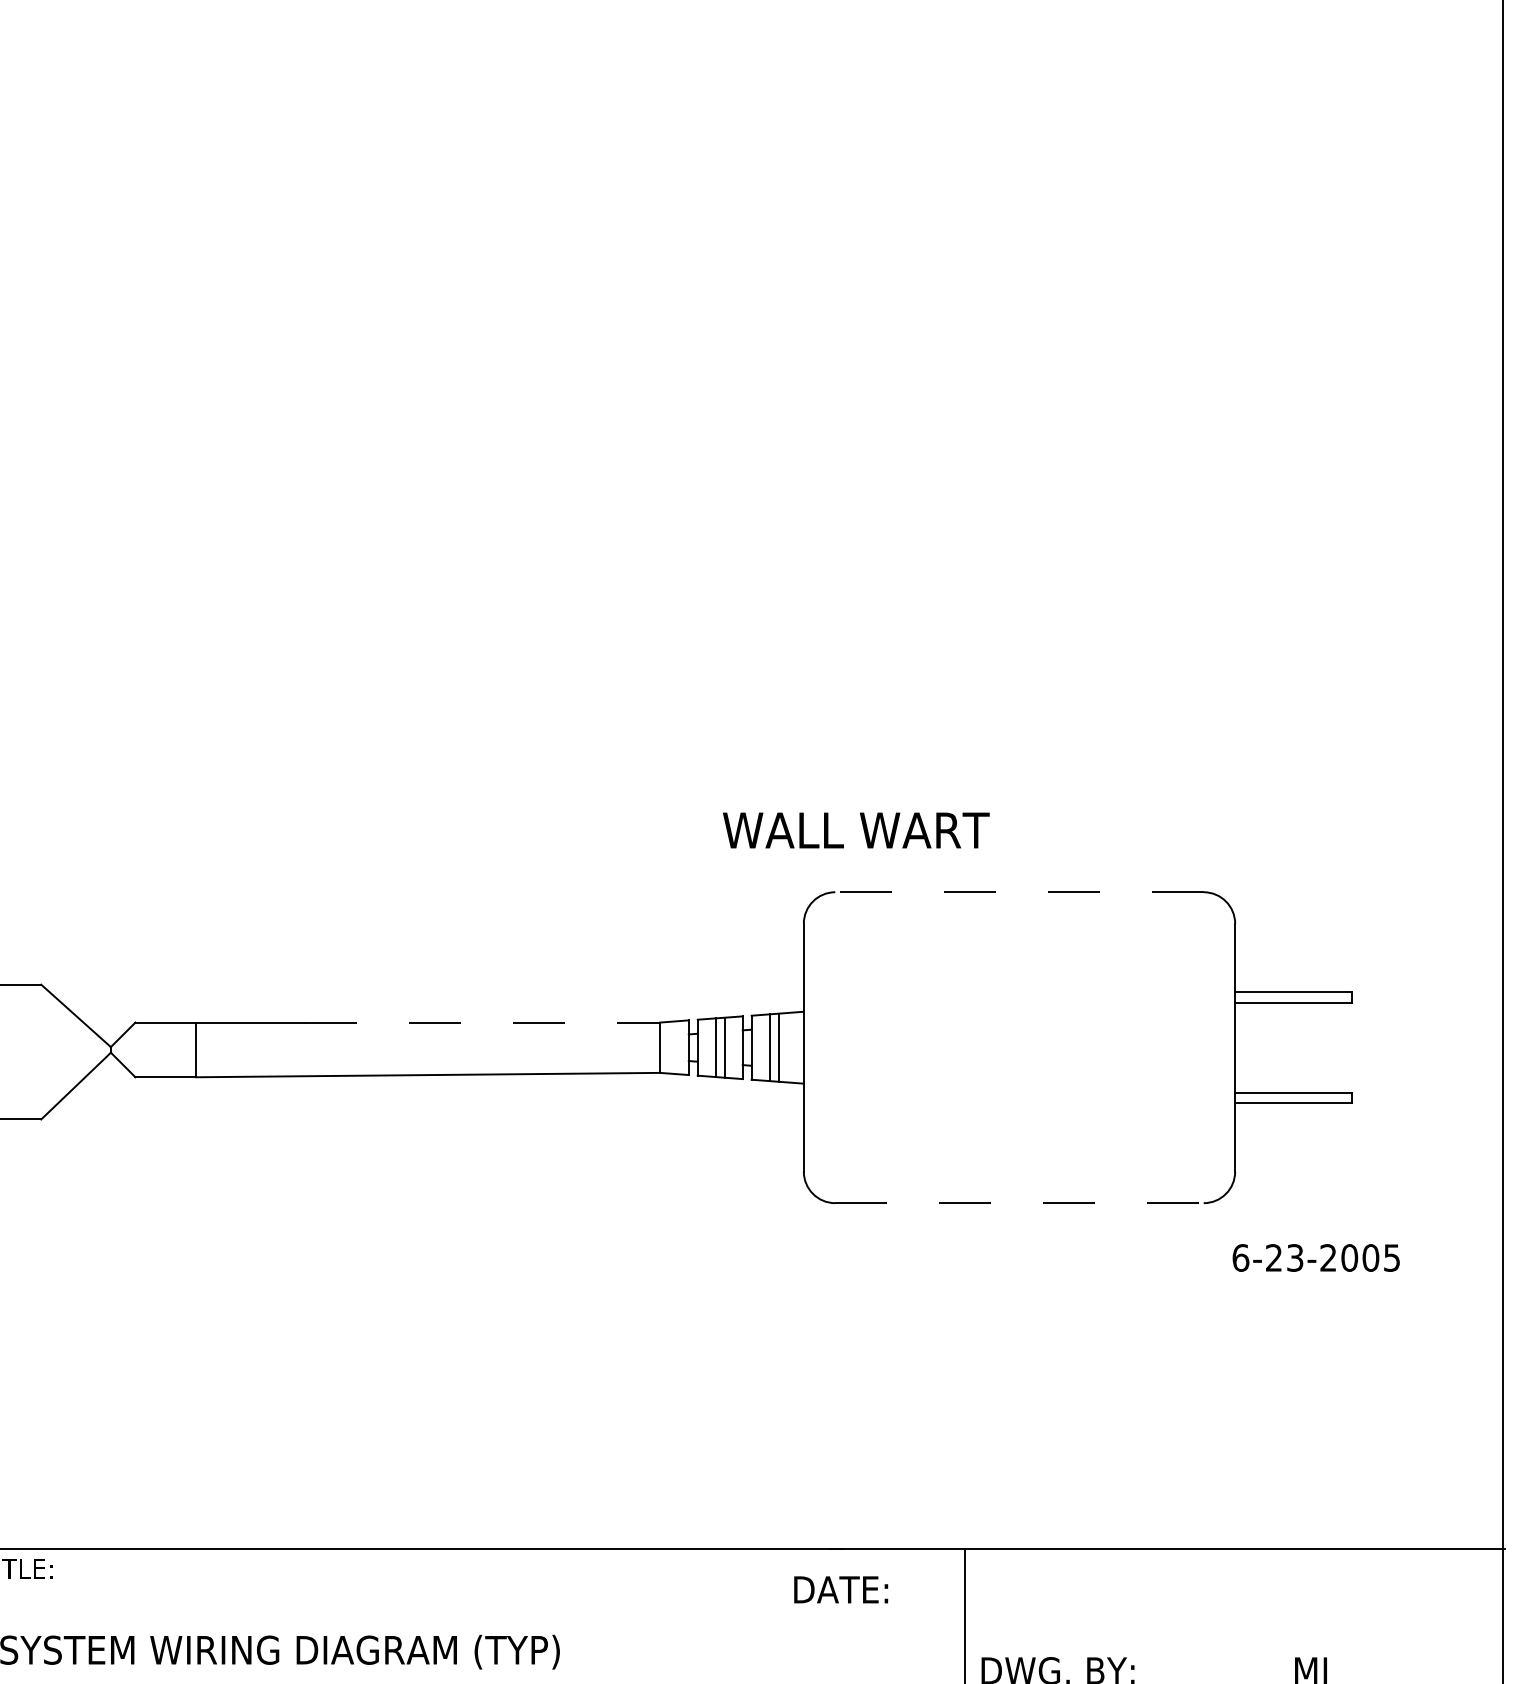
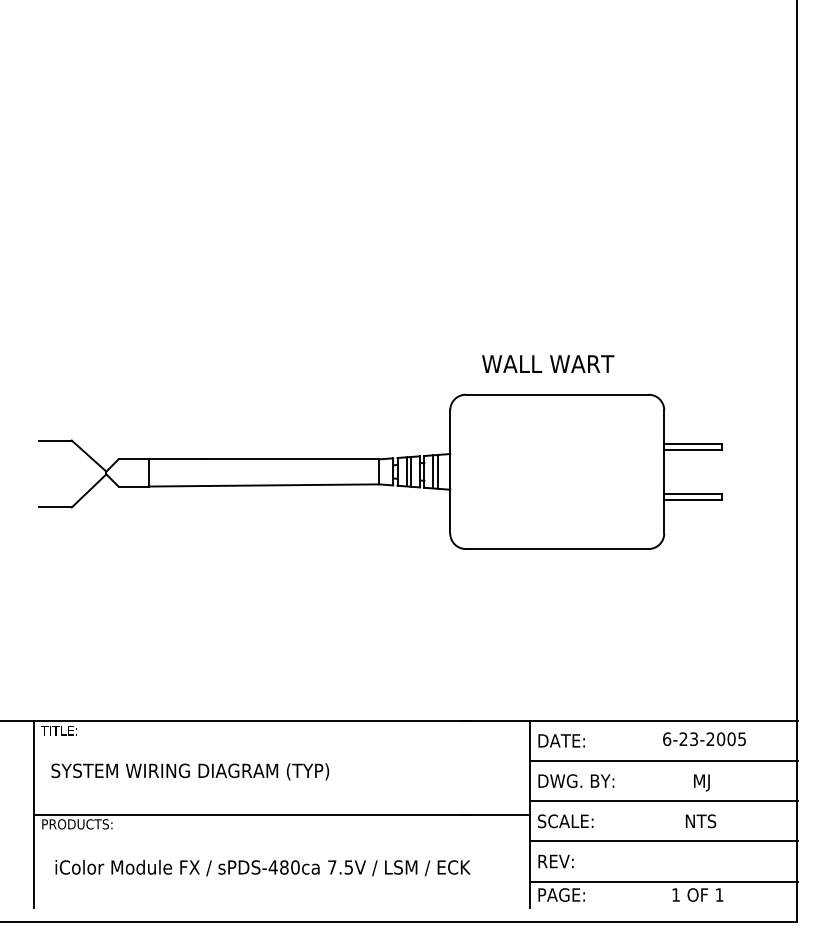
text: (856, 829) -> (548, 363), moved
line: (1018, 891) -> (556, 394), dashed -> solid
line: (483, 1022) -> (291, 459), dashed -> solid
line: (1020, 1204) -> (557, 549), dashed -> solid
text: (1316, 1258) -> (704, 739), moved
text: (840, 1589) -> (561, 740), moved
line: (1235, 1631) -> (664, 761), added

